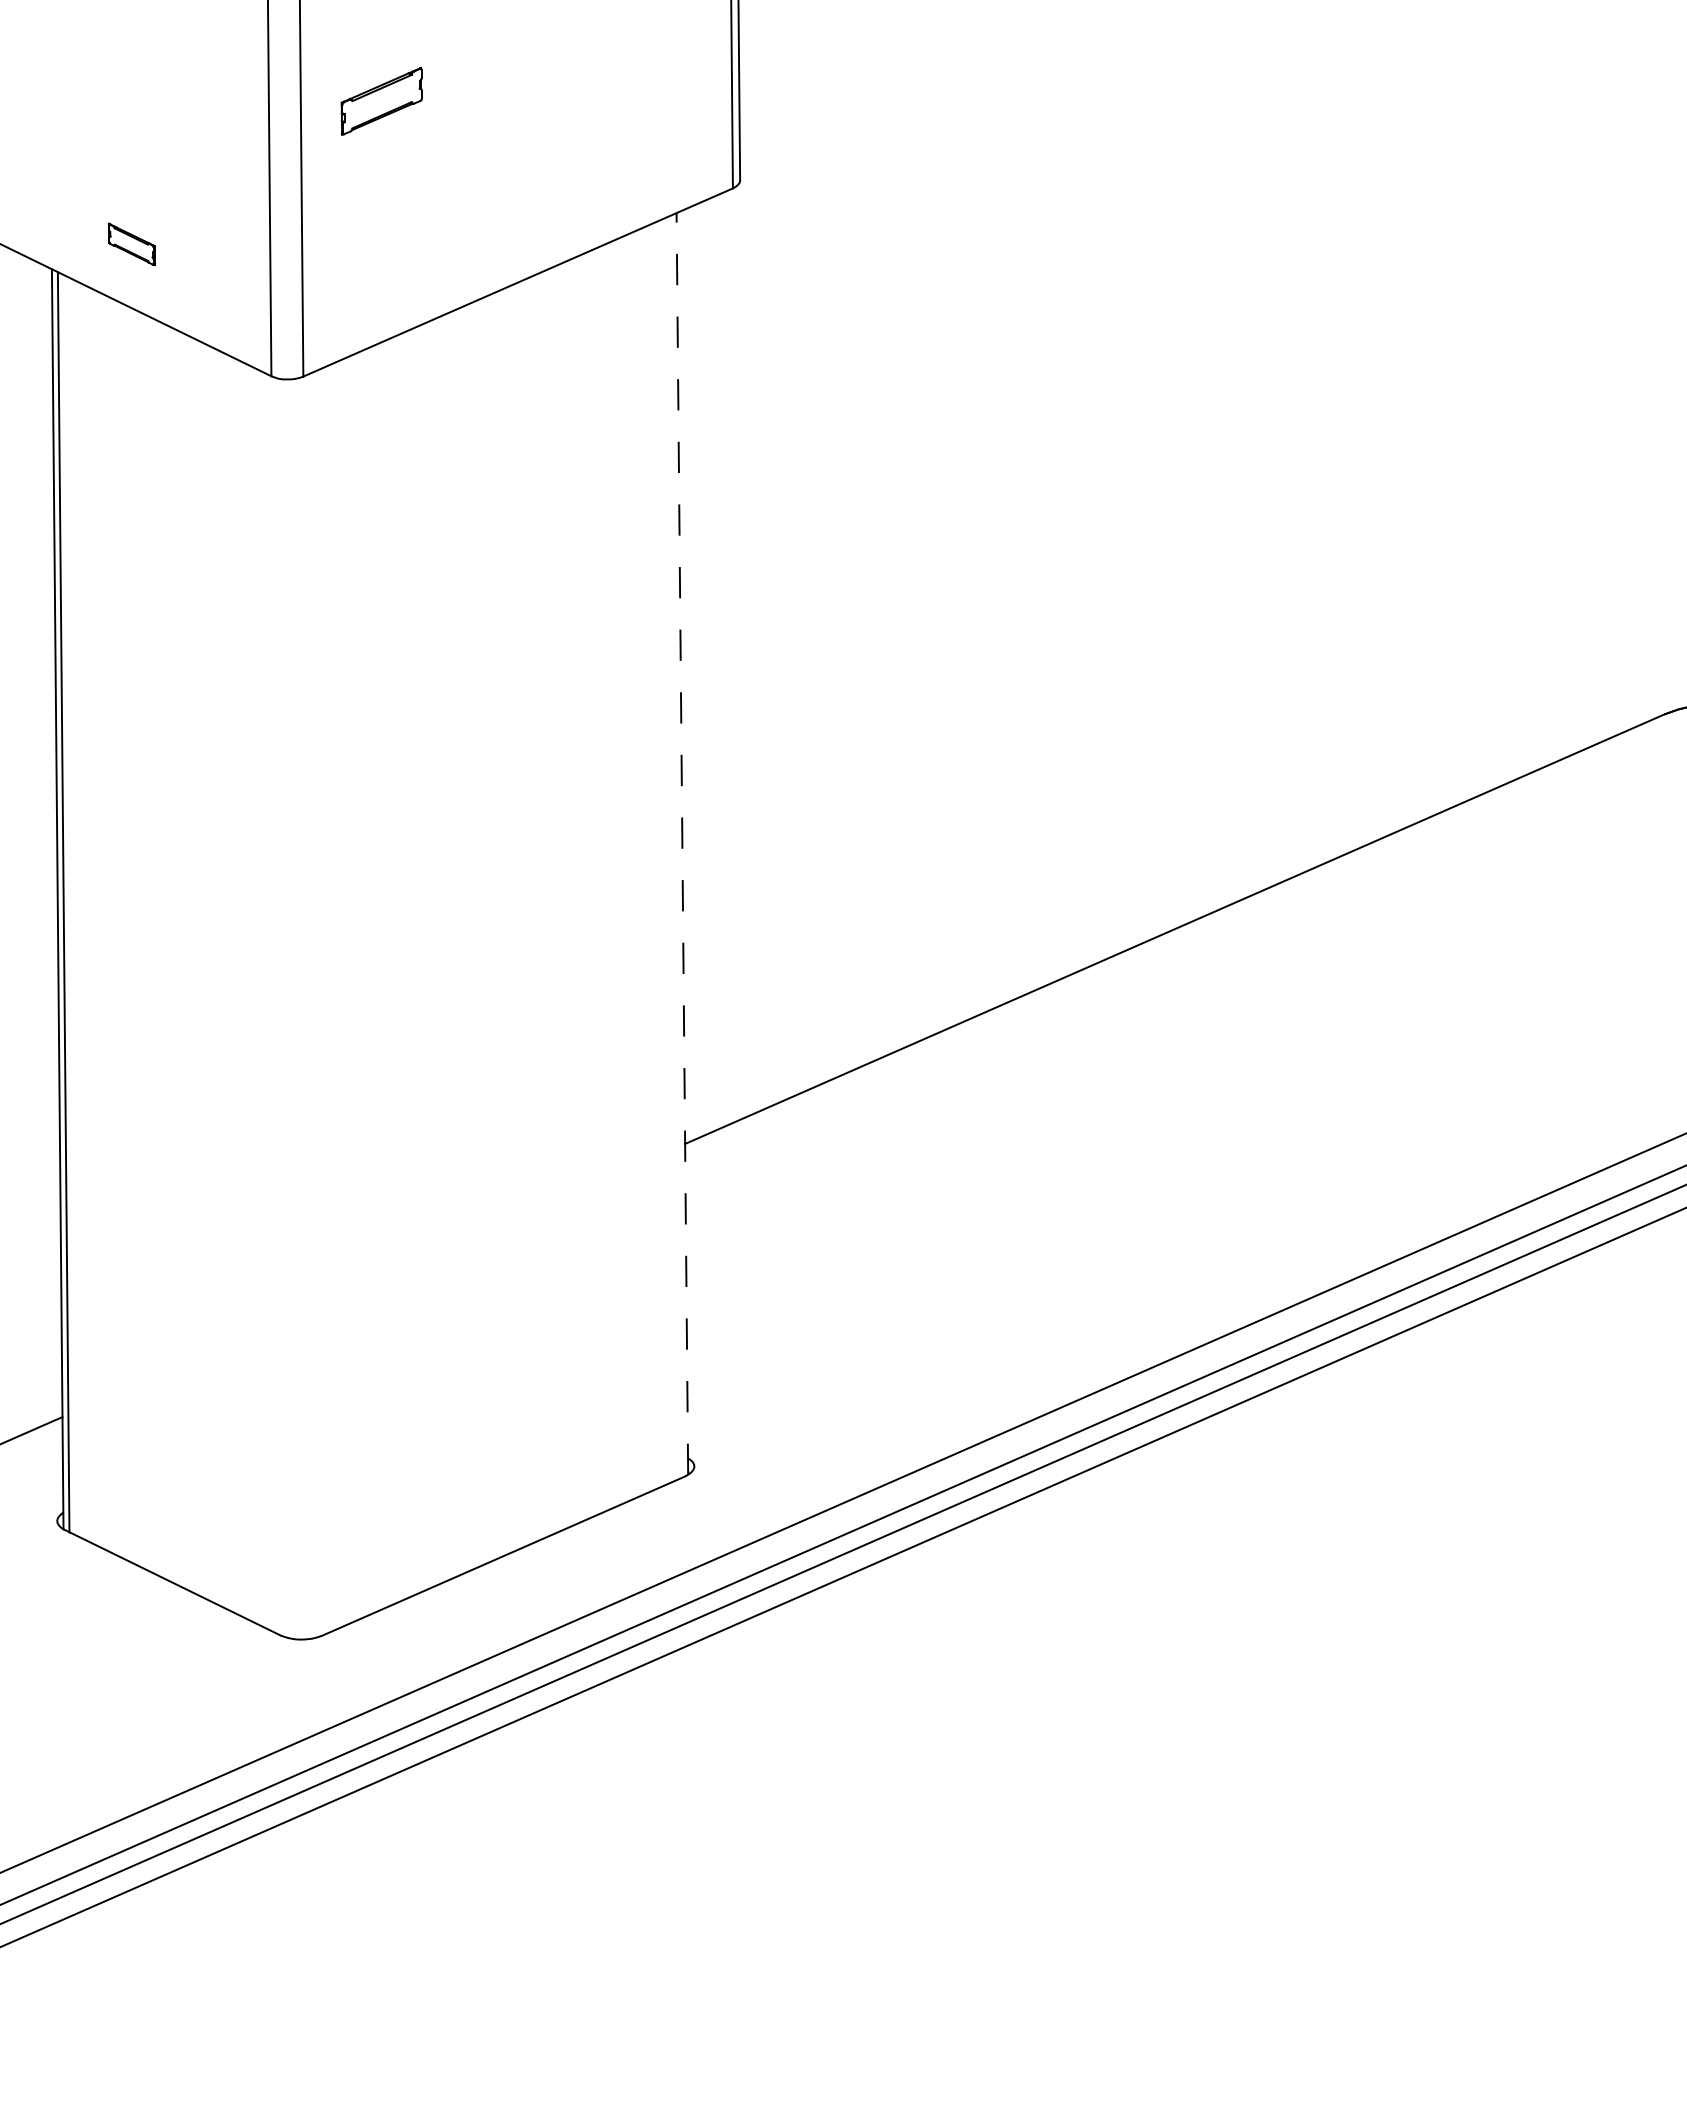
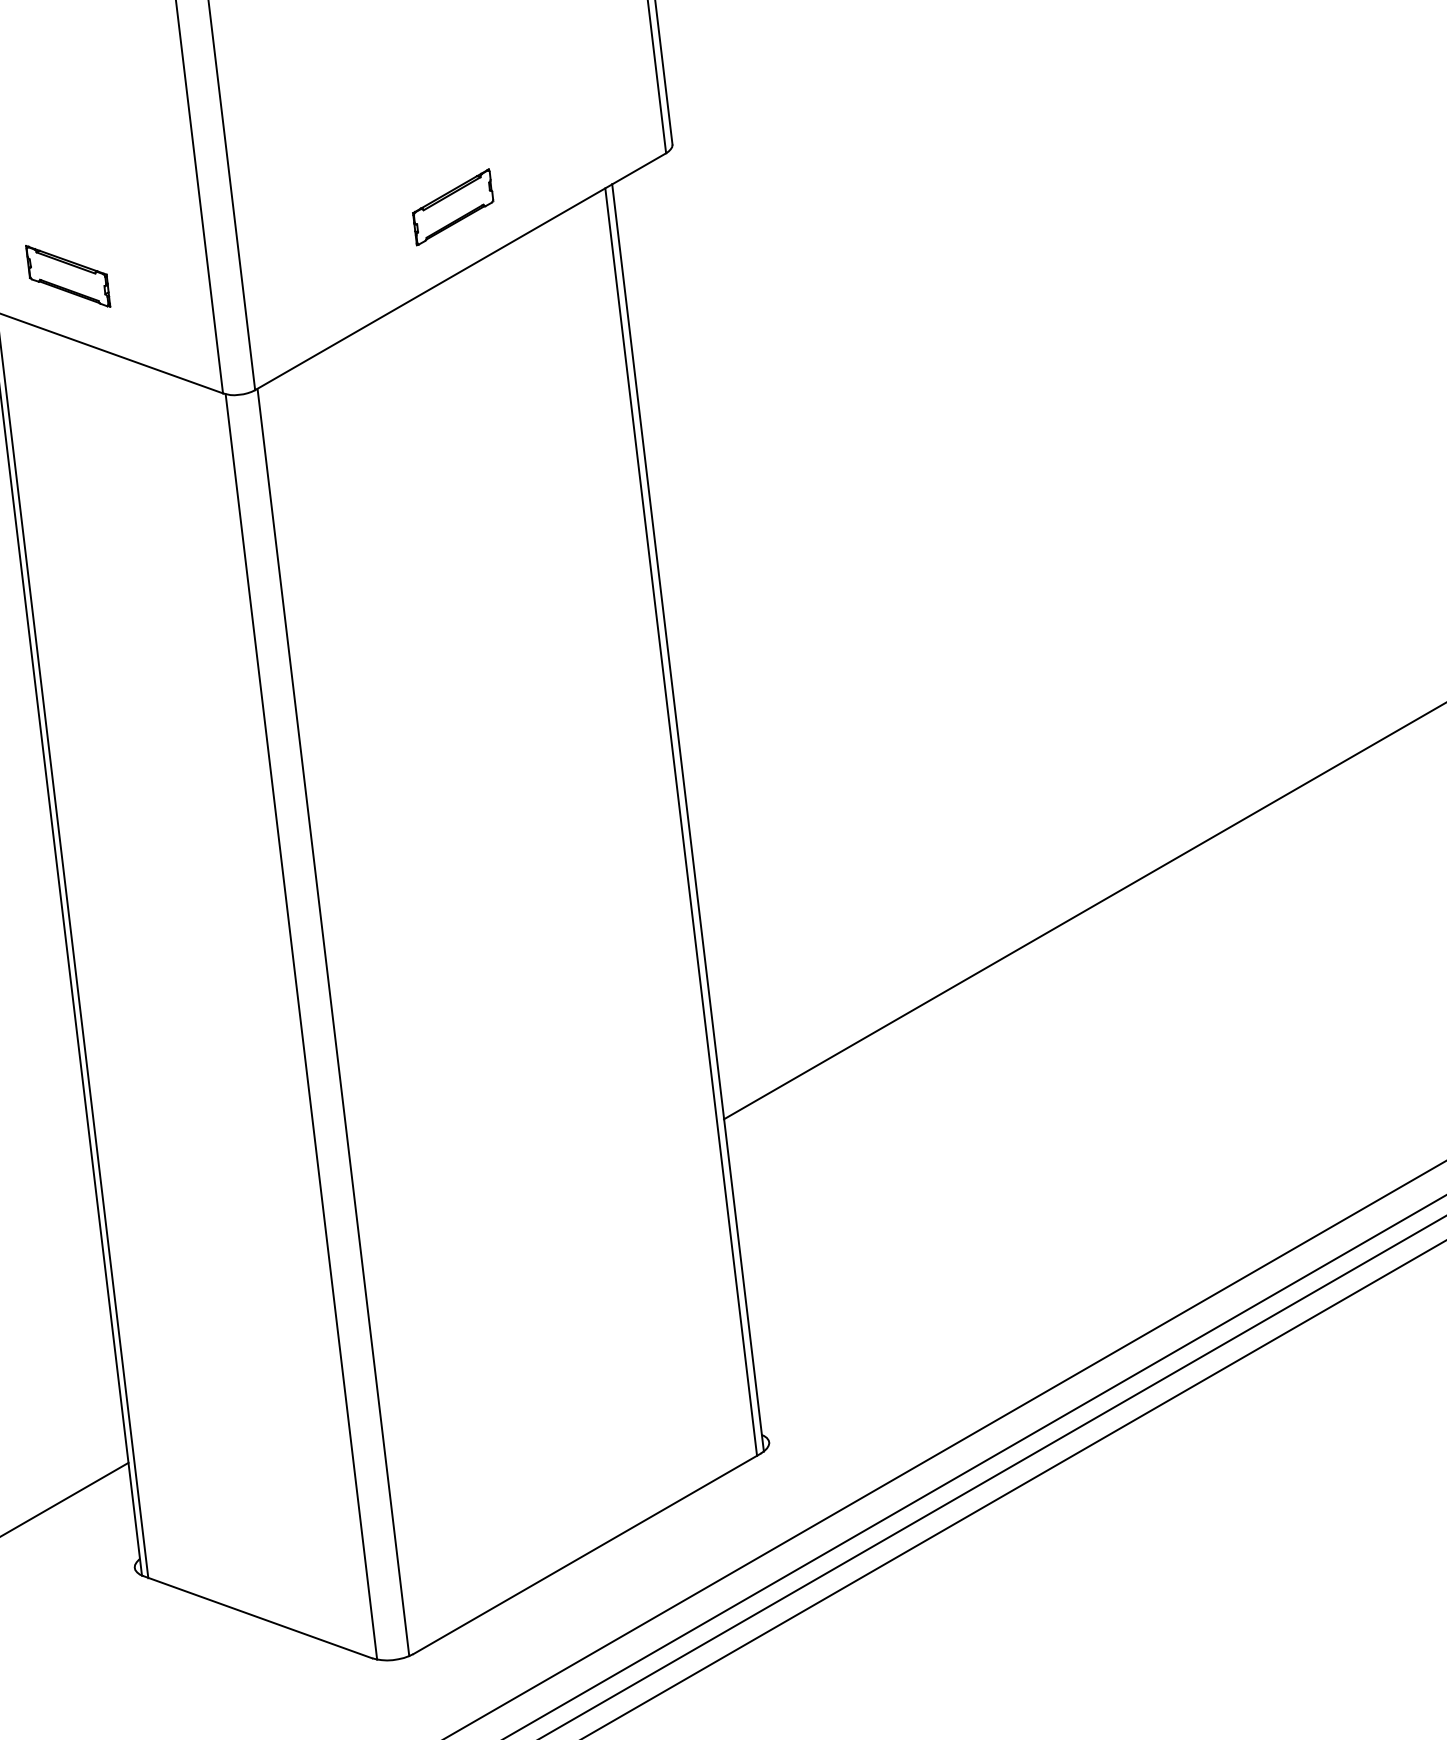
part: (381, 101) -> (452, 207), moved
part: (131, 244) -> (67, 276), size x1.67
line: (682, 843) -> (688, 817), dashed -> solid
line: (674, 847) -> (680, 822), added
line: (311, 1006) -> (333, 1022), added
line: (279, 1007) -> (301, 1027), added

